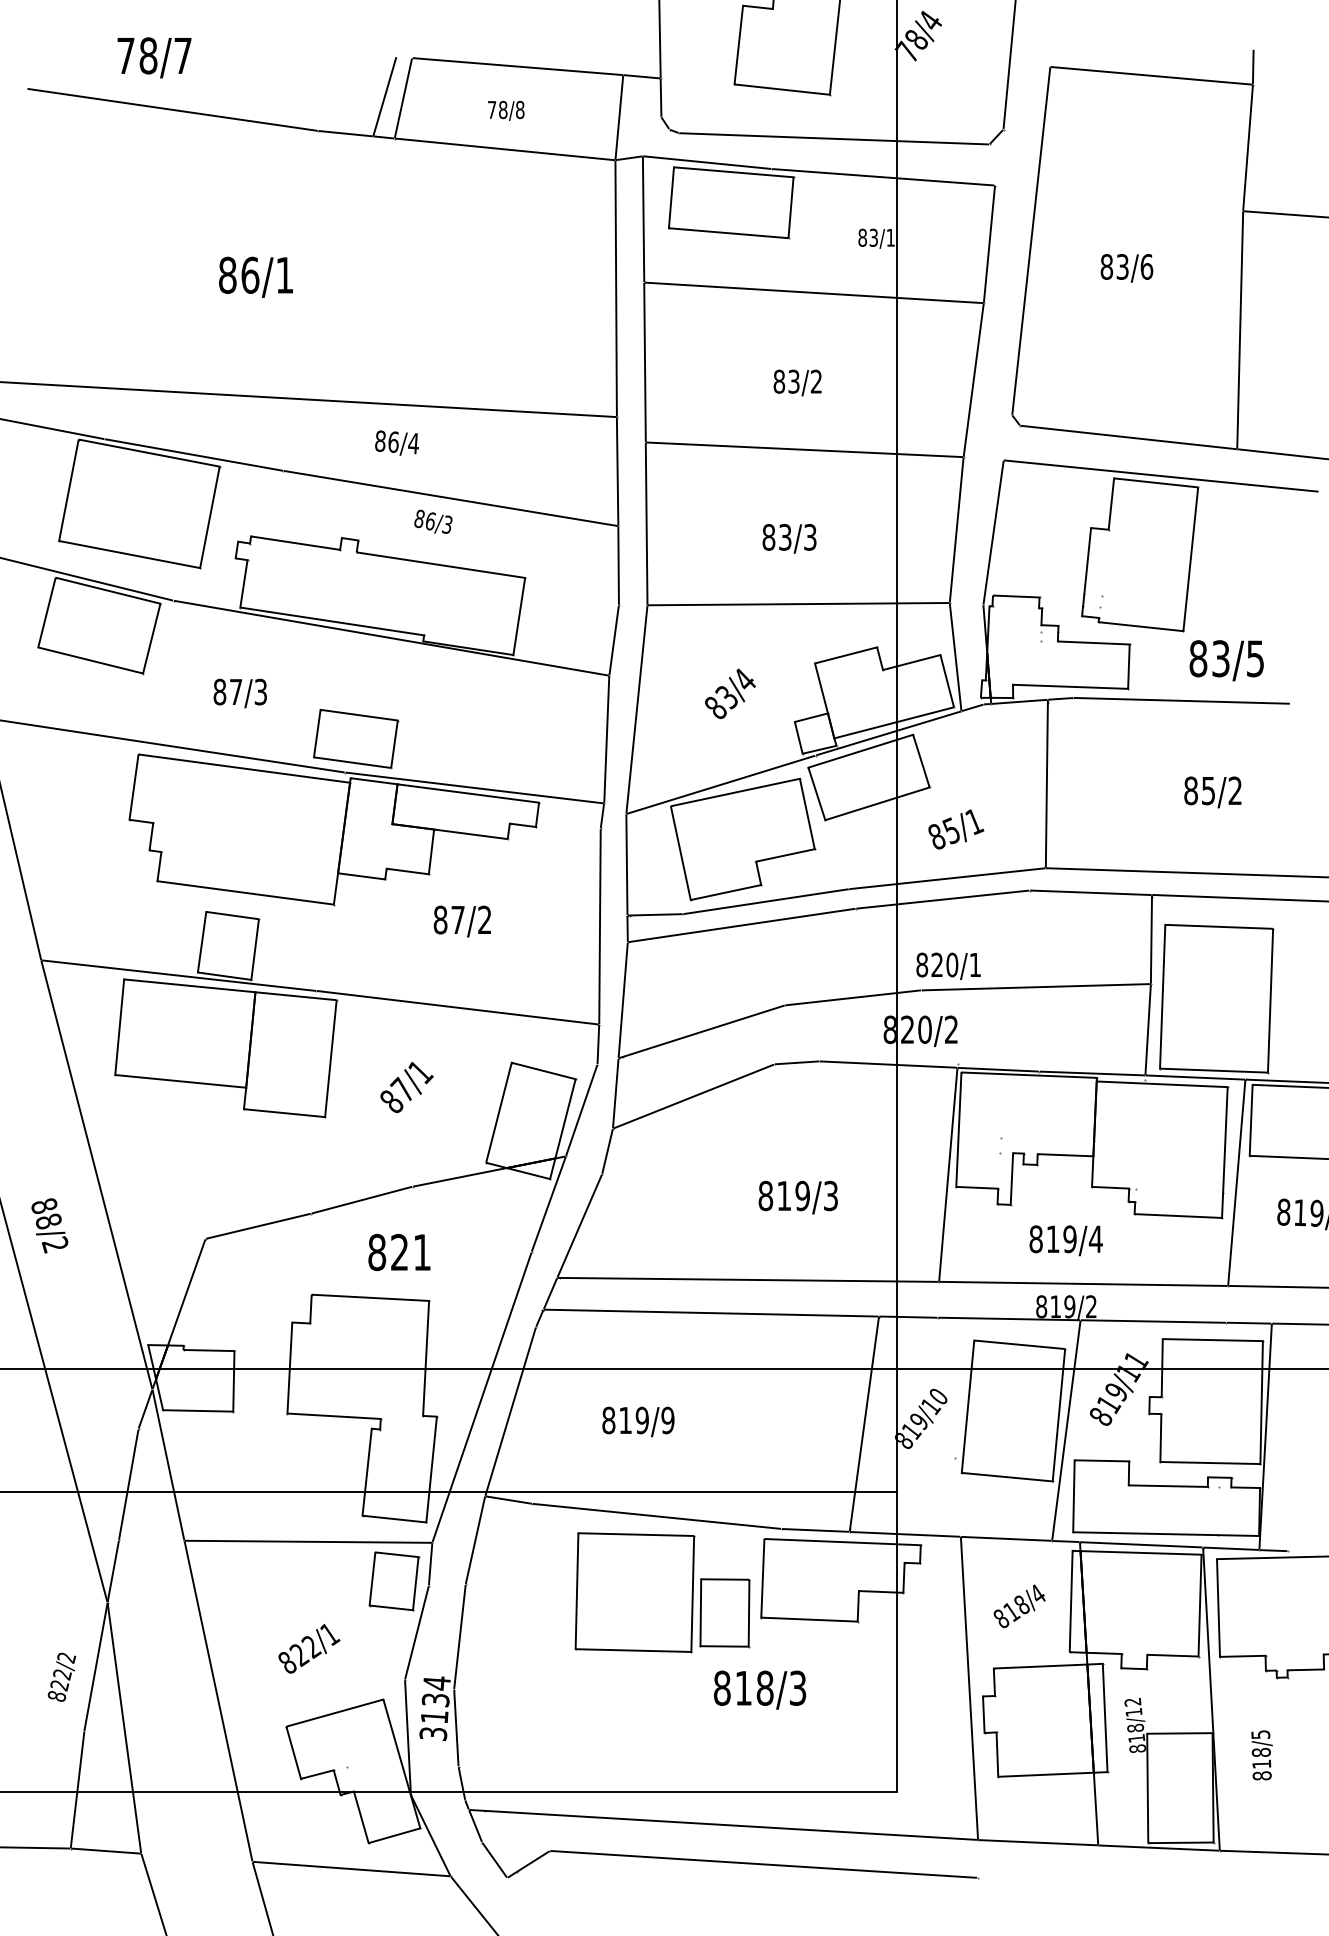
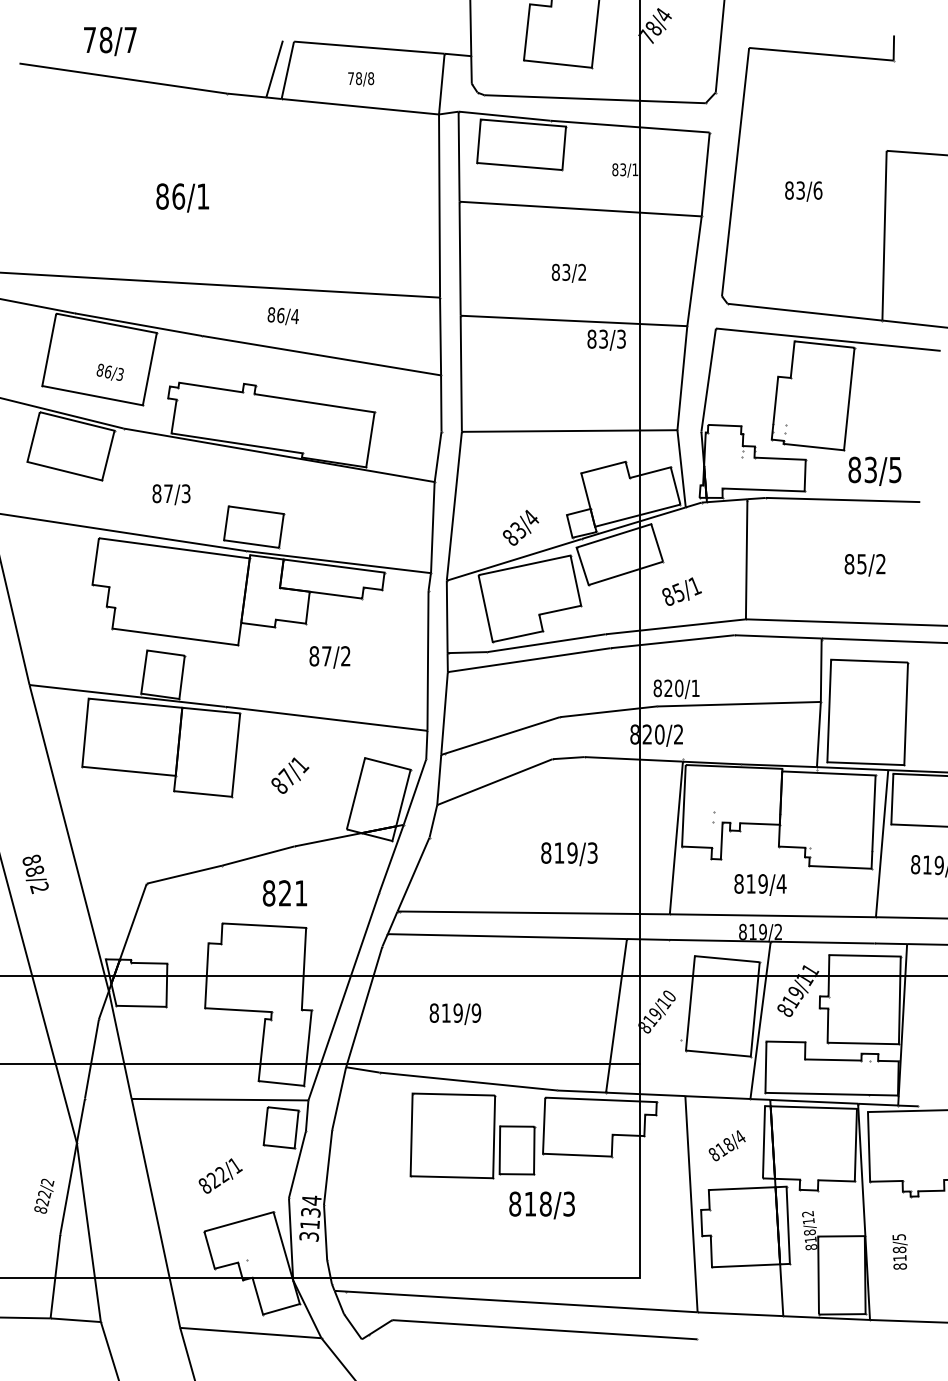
line: (1247, 147) -> (889, 105), removed
text: (433, 521) -> (110, 372), moved
text: (789, 538) -> (606, 340), moved
text: (730, 693) -> (521, 527), moved

